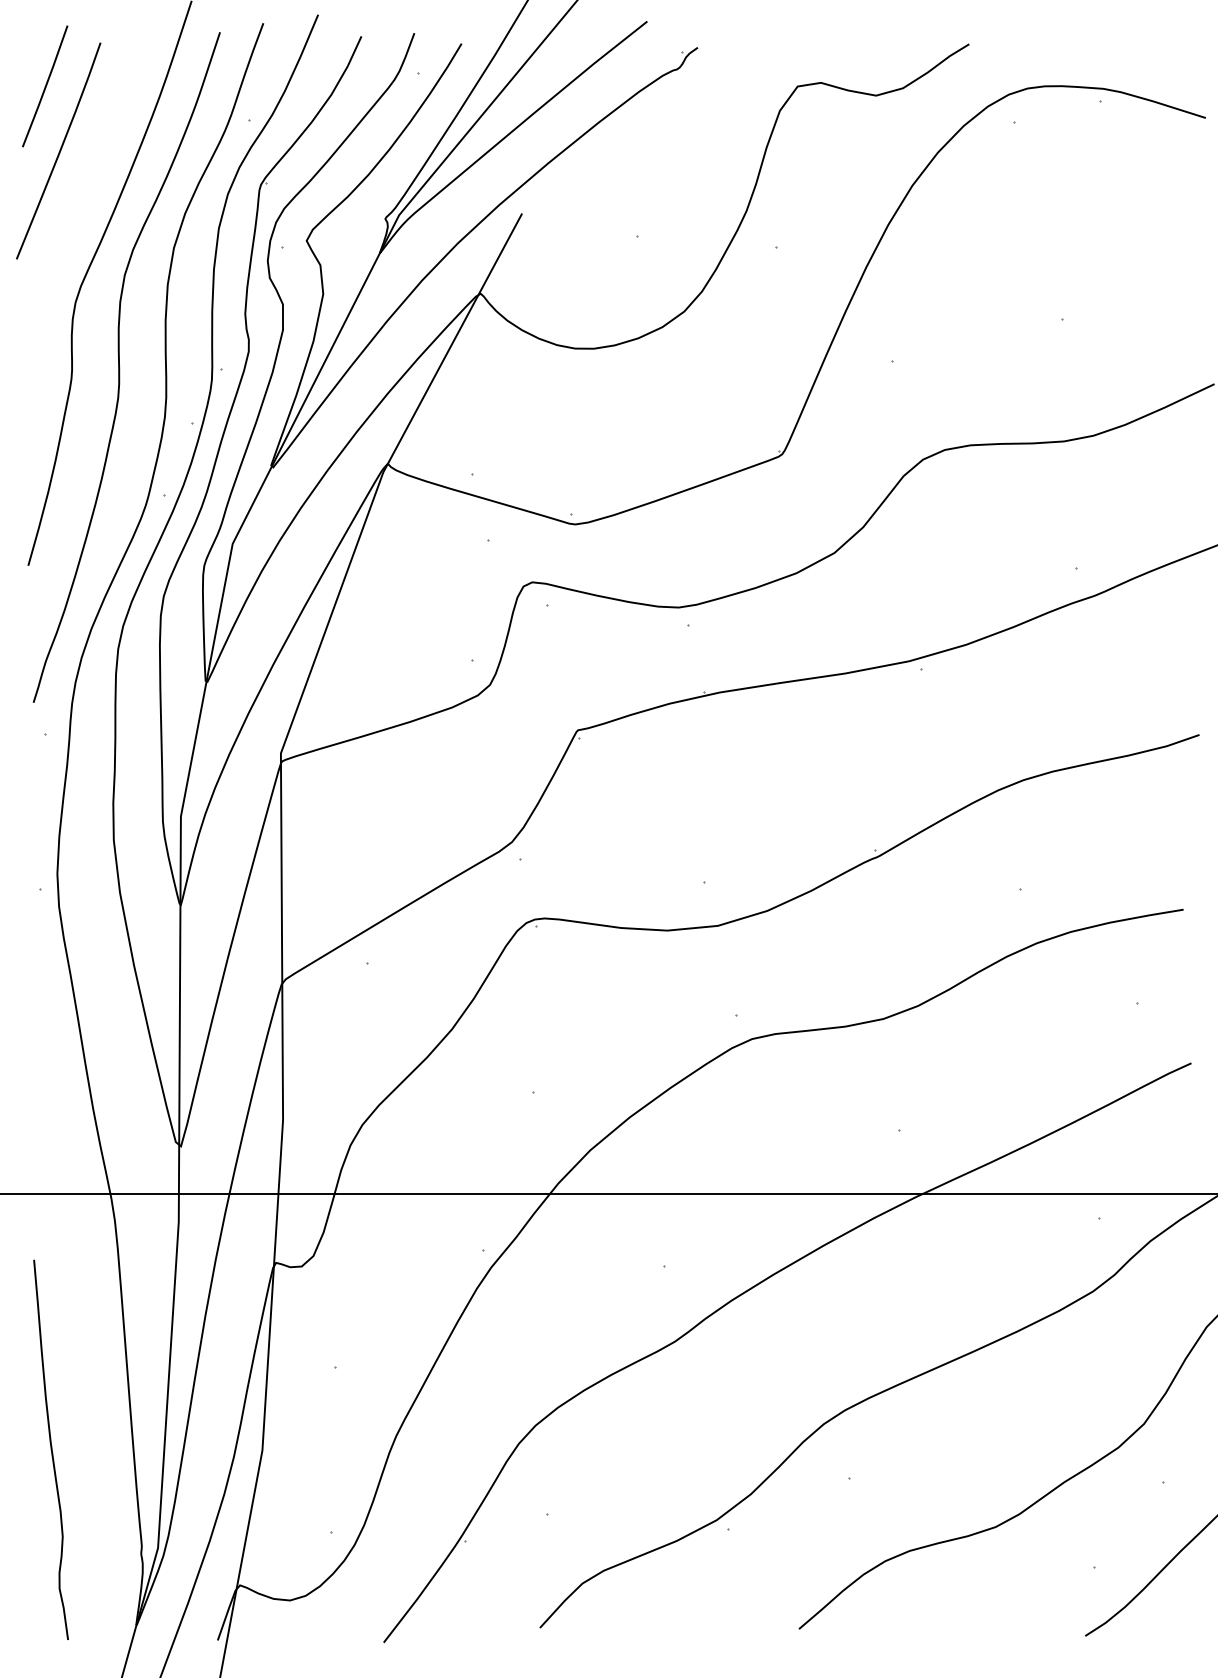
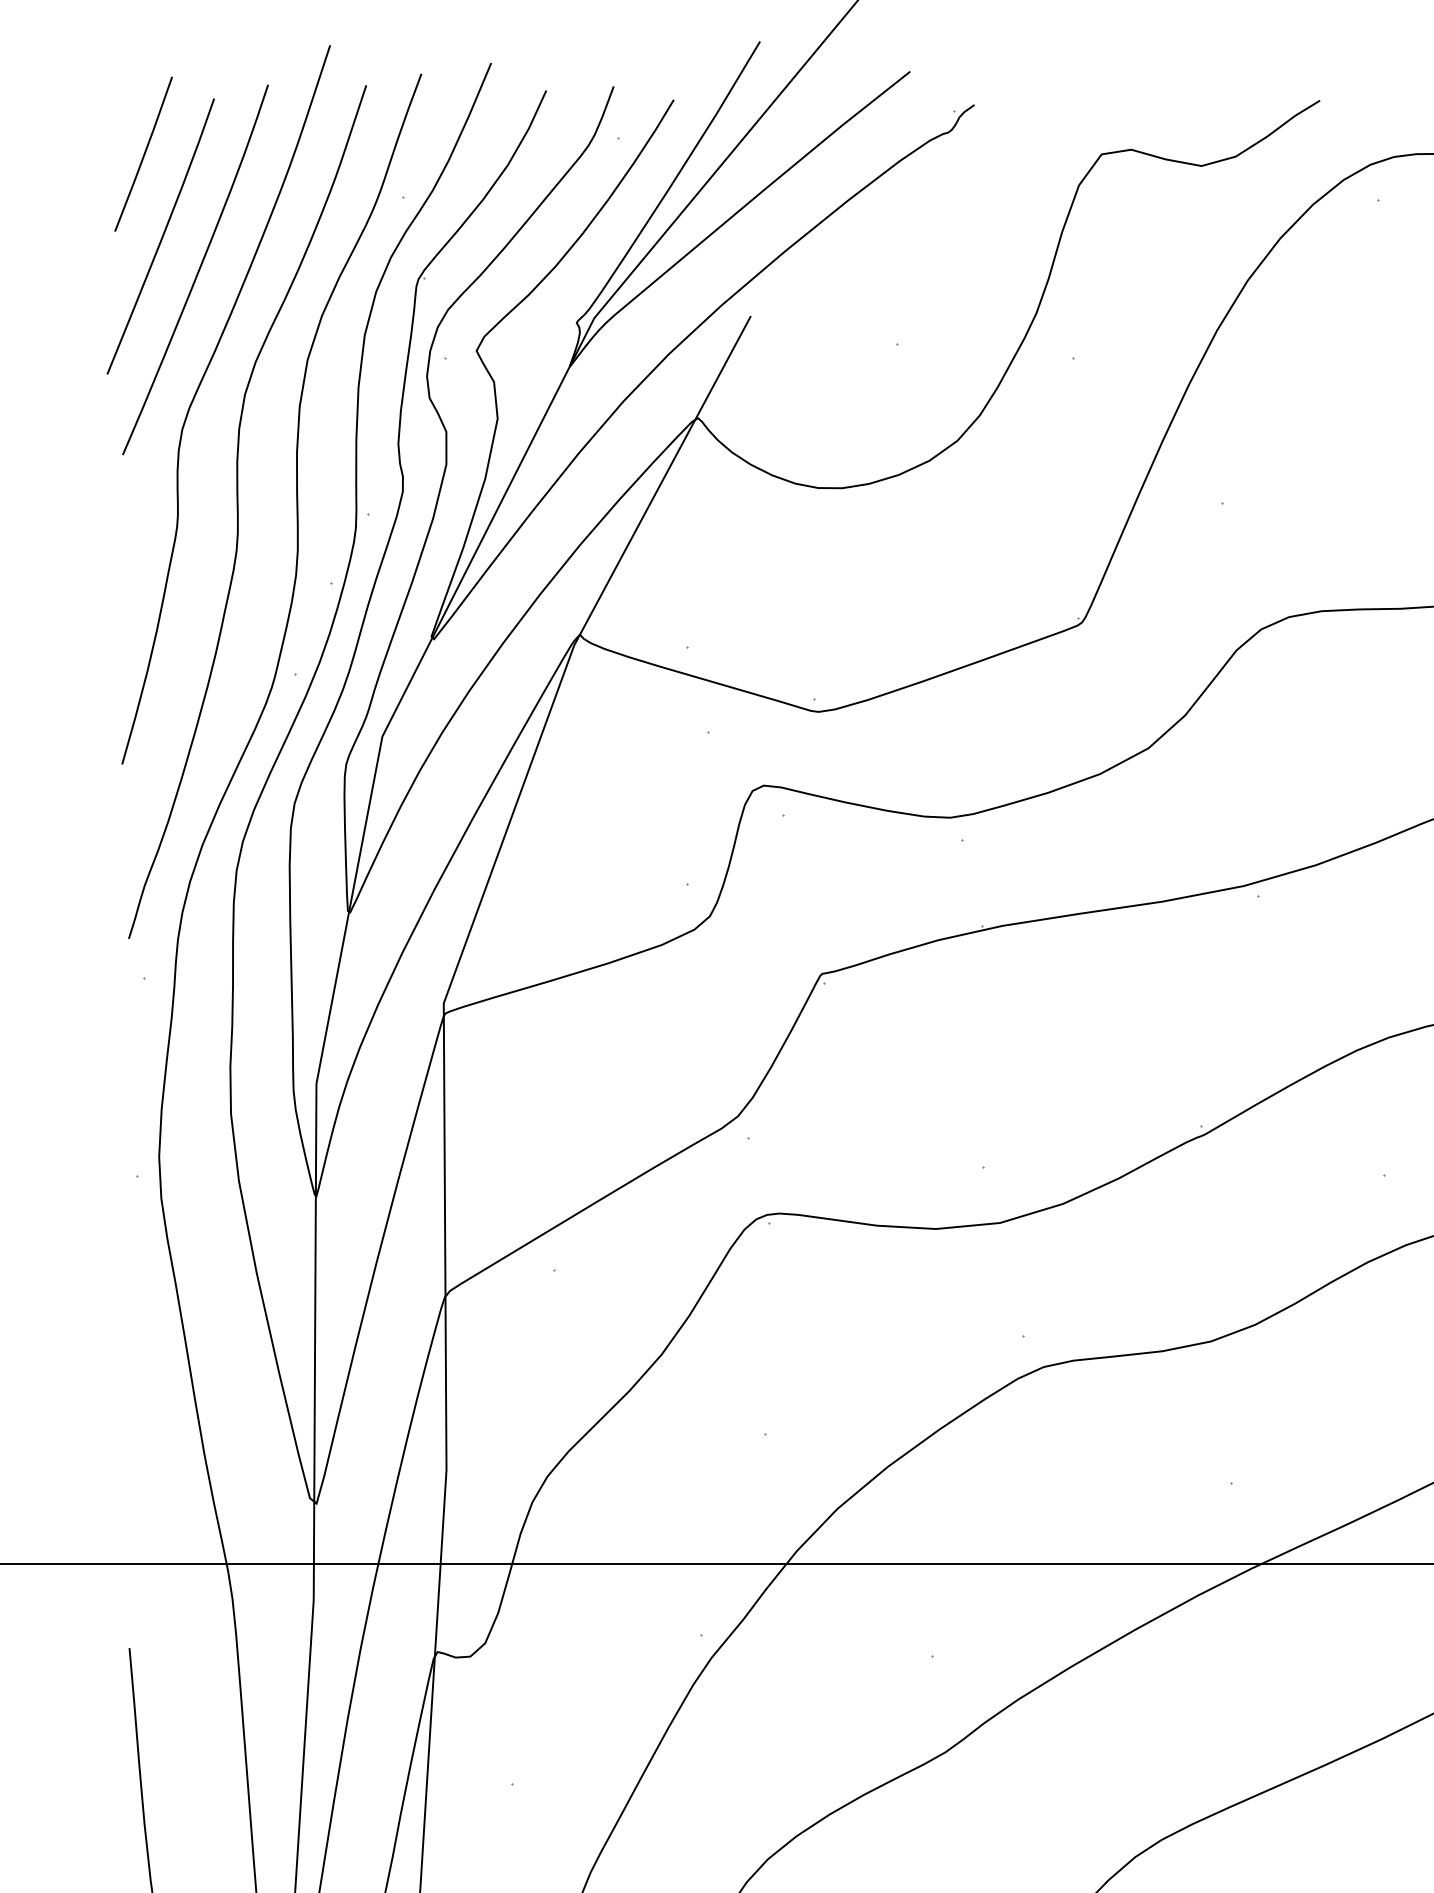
curve: (87, 177) -> (197, 270), added

